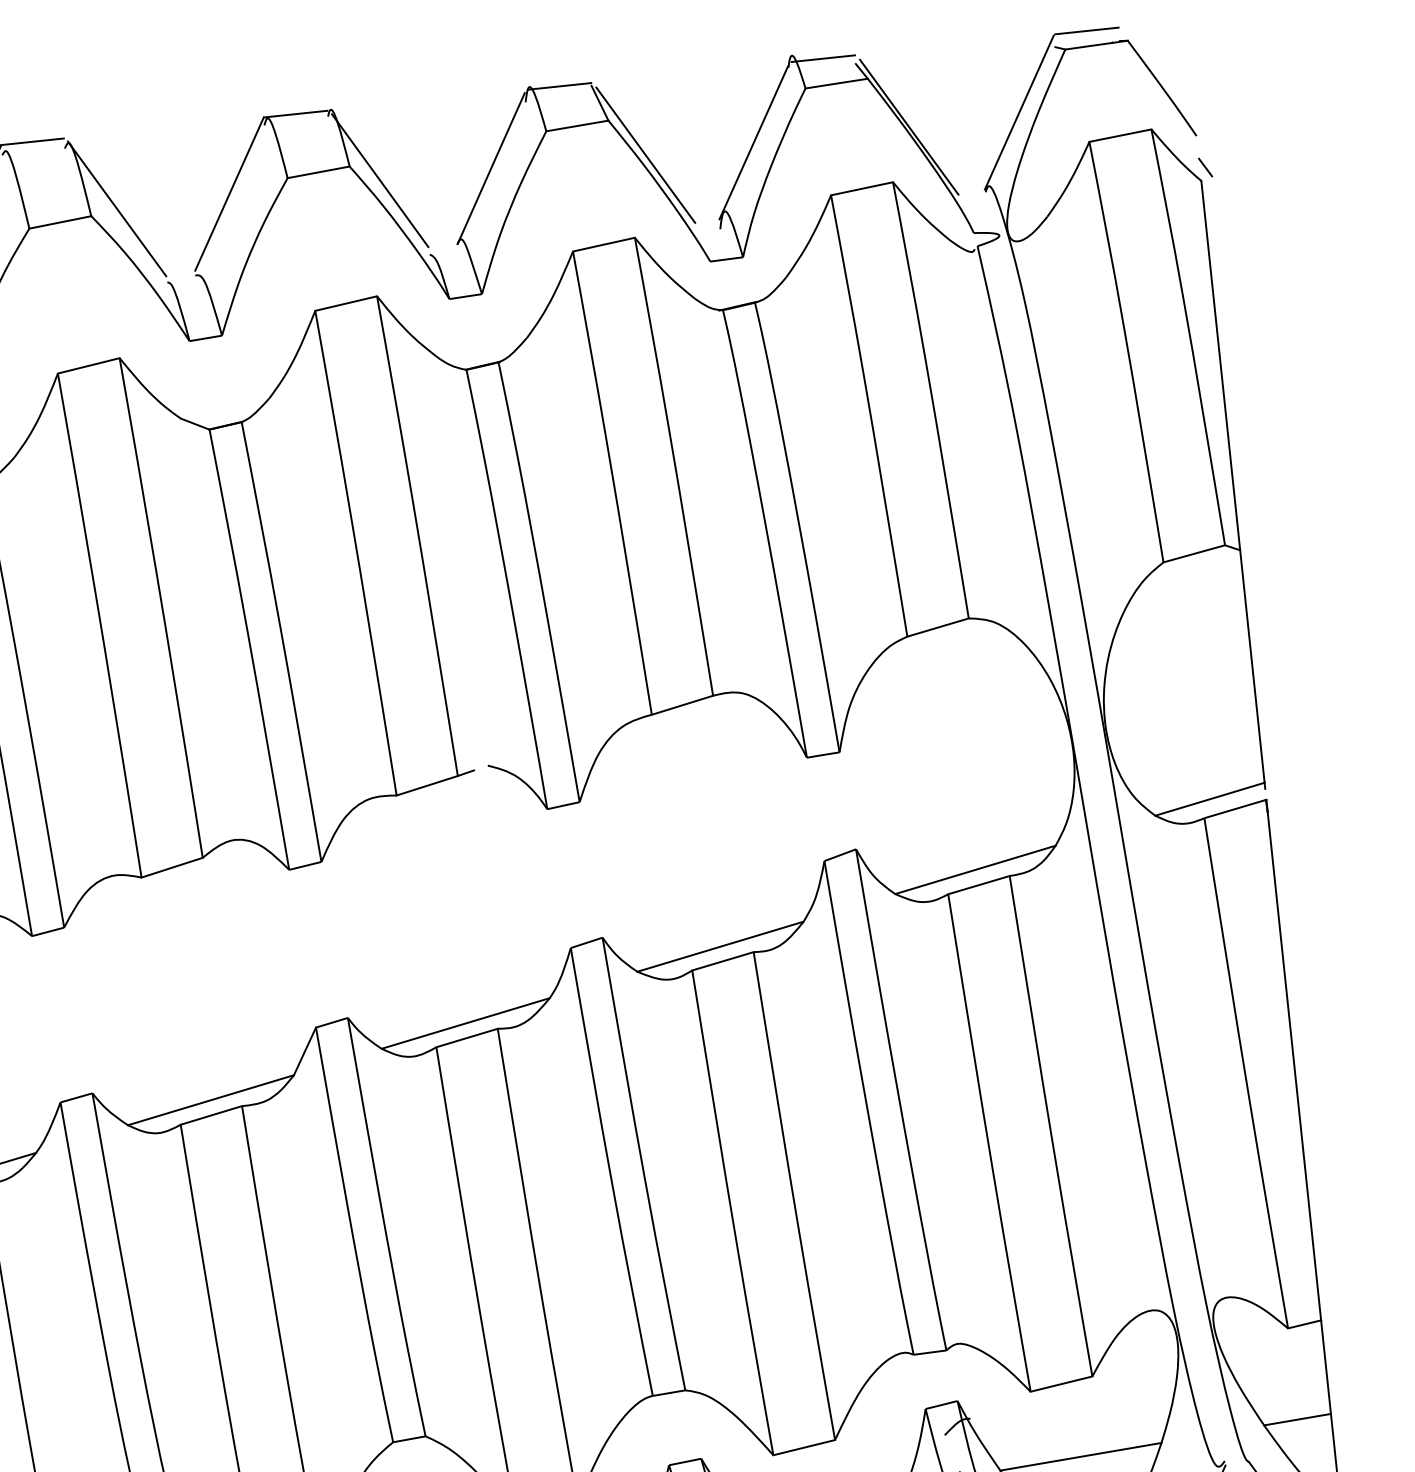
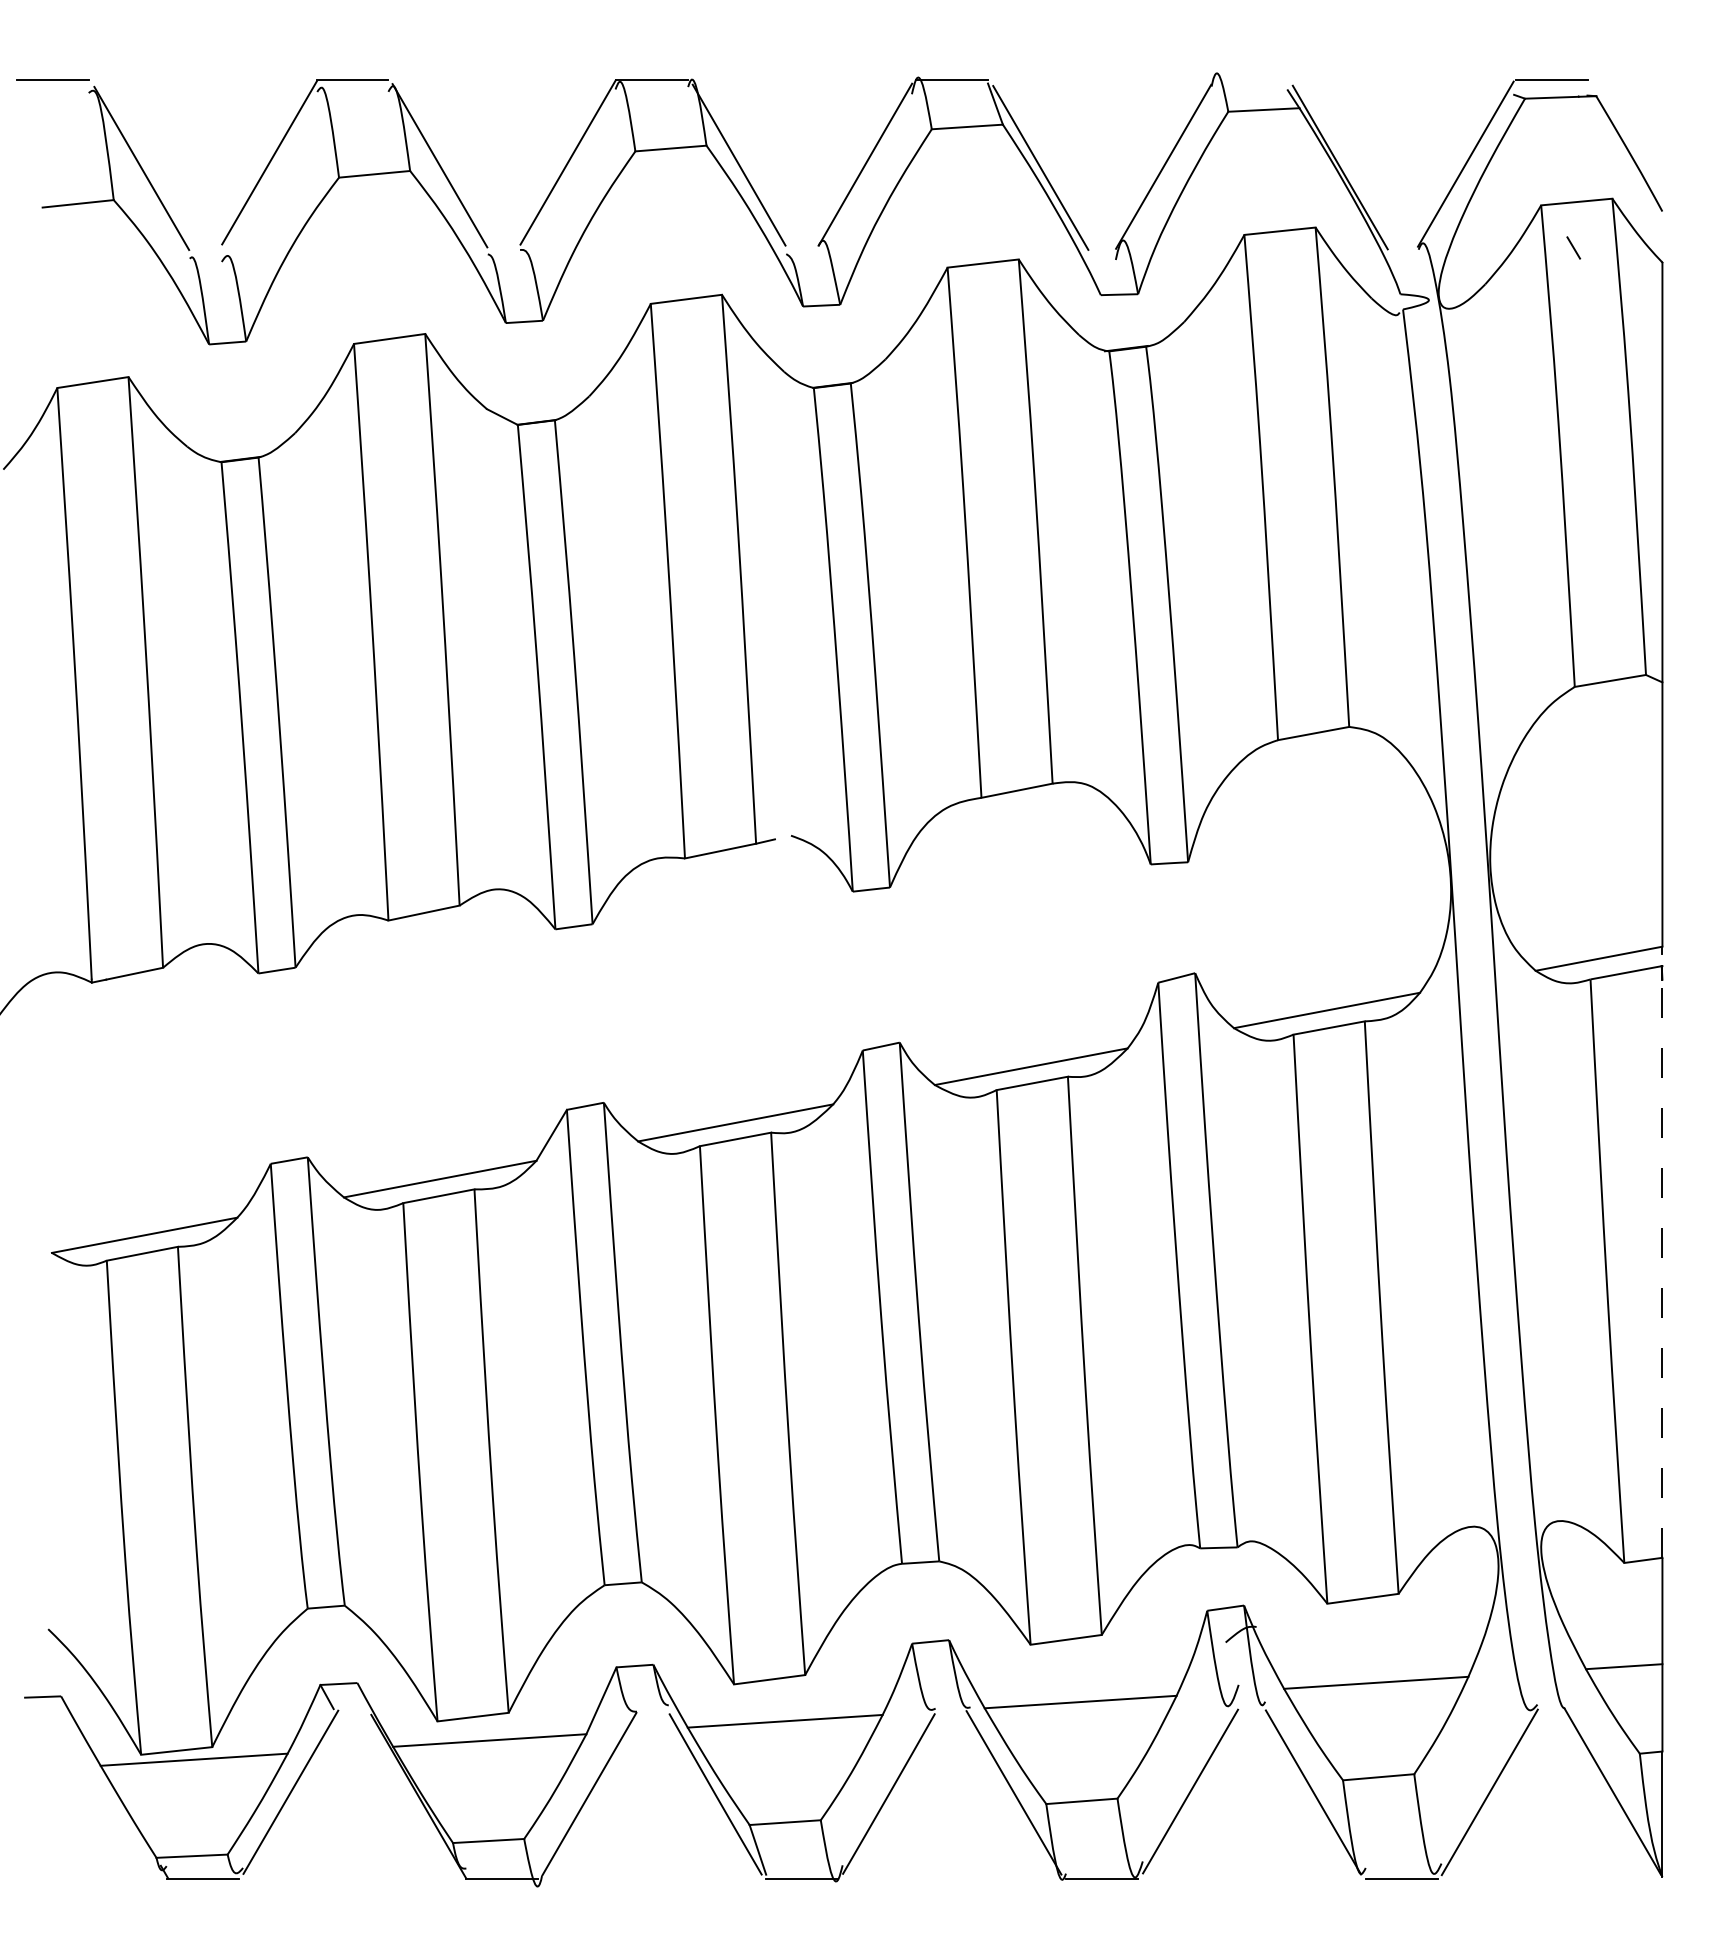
line: (823, 58) -> (1251, 80), removed
line: (1205, 167) -> (1573, 247), moved
line: (1294, 1065) -> (1662, 1268), solid -> dashed

